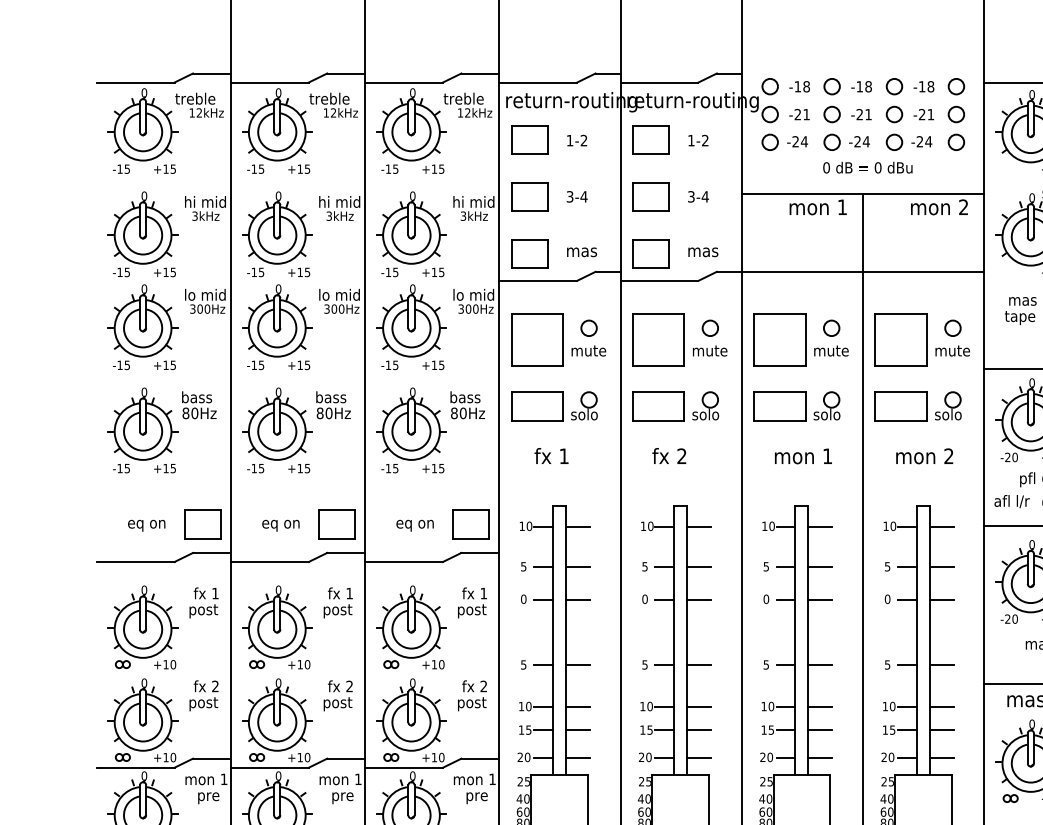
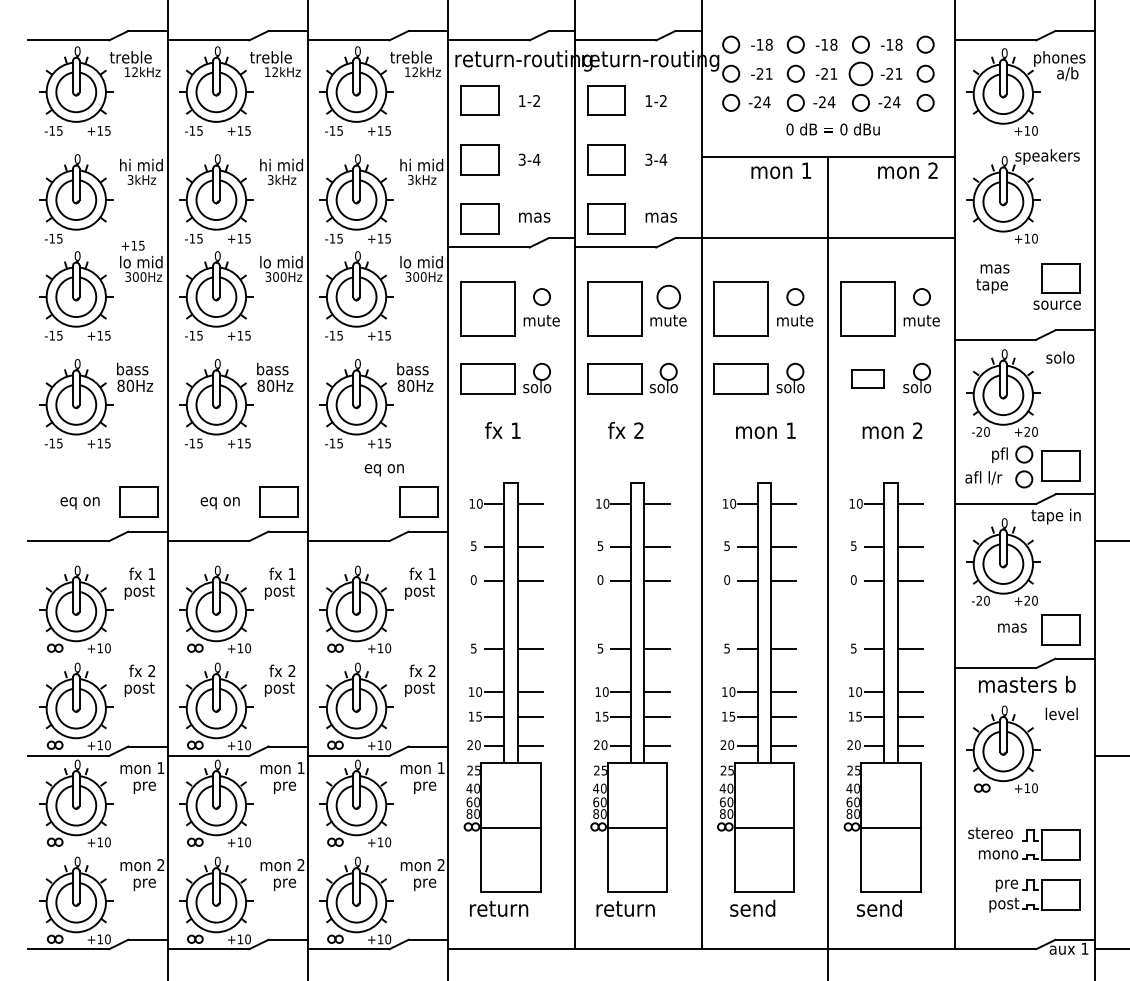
circle: (894, 114) -> (860, 73), size x1.4
text: (164, 272) -> (132, 245), moved
circle: (710, 327) -> (668, 296), size x1.4
part: (900, 406) -> (867, 378), size x0.6
text: (414, 525) -> (383, 470), moved

